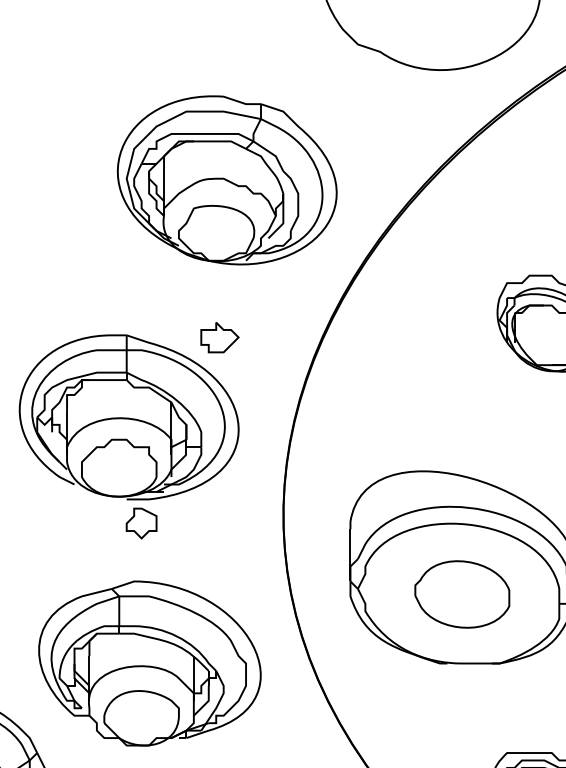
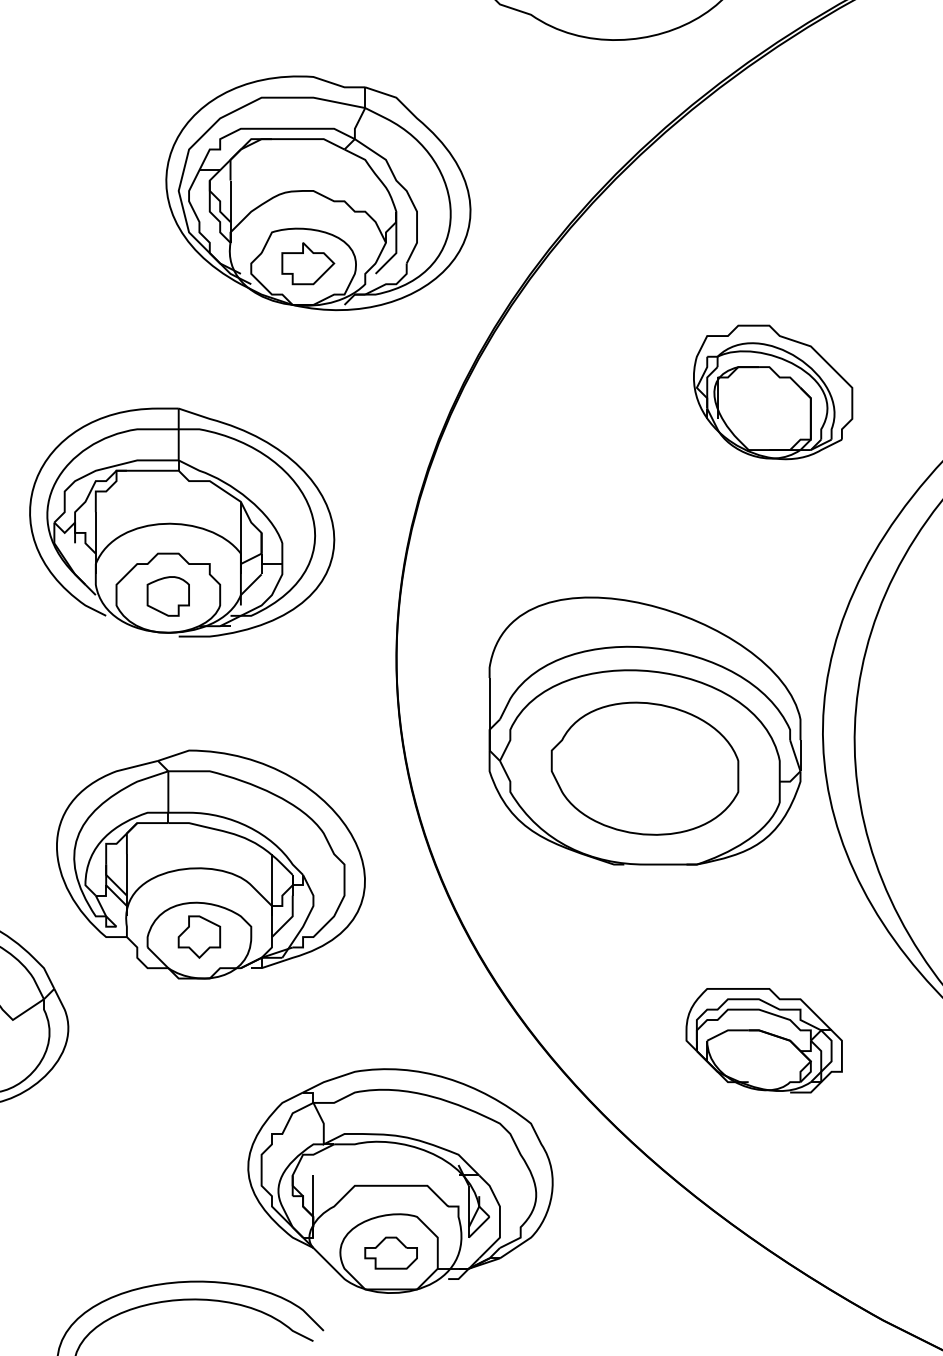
part: (220, 337) -> (308, 263), moved
part: (118, 470) -> (167, 596), added
part: (141, 523) -> (199, 936), moved
part: (461, 594) -> (644, 768), size x1.43

